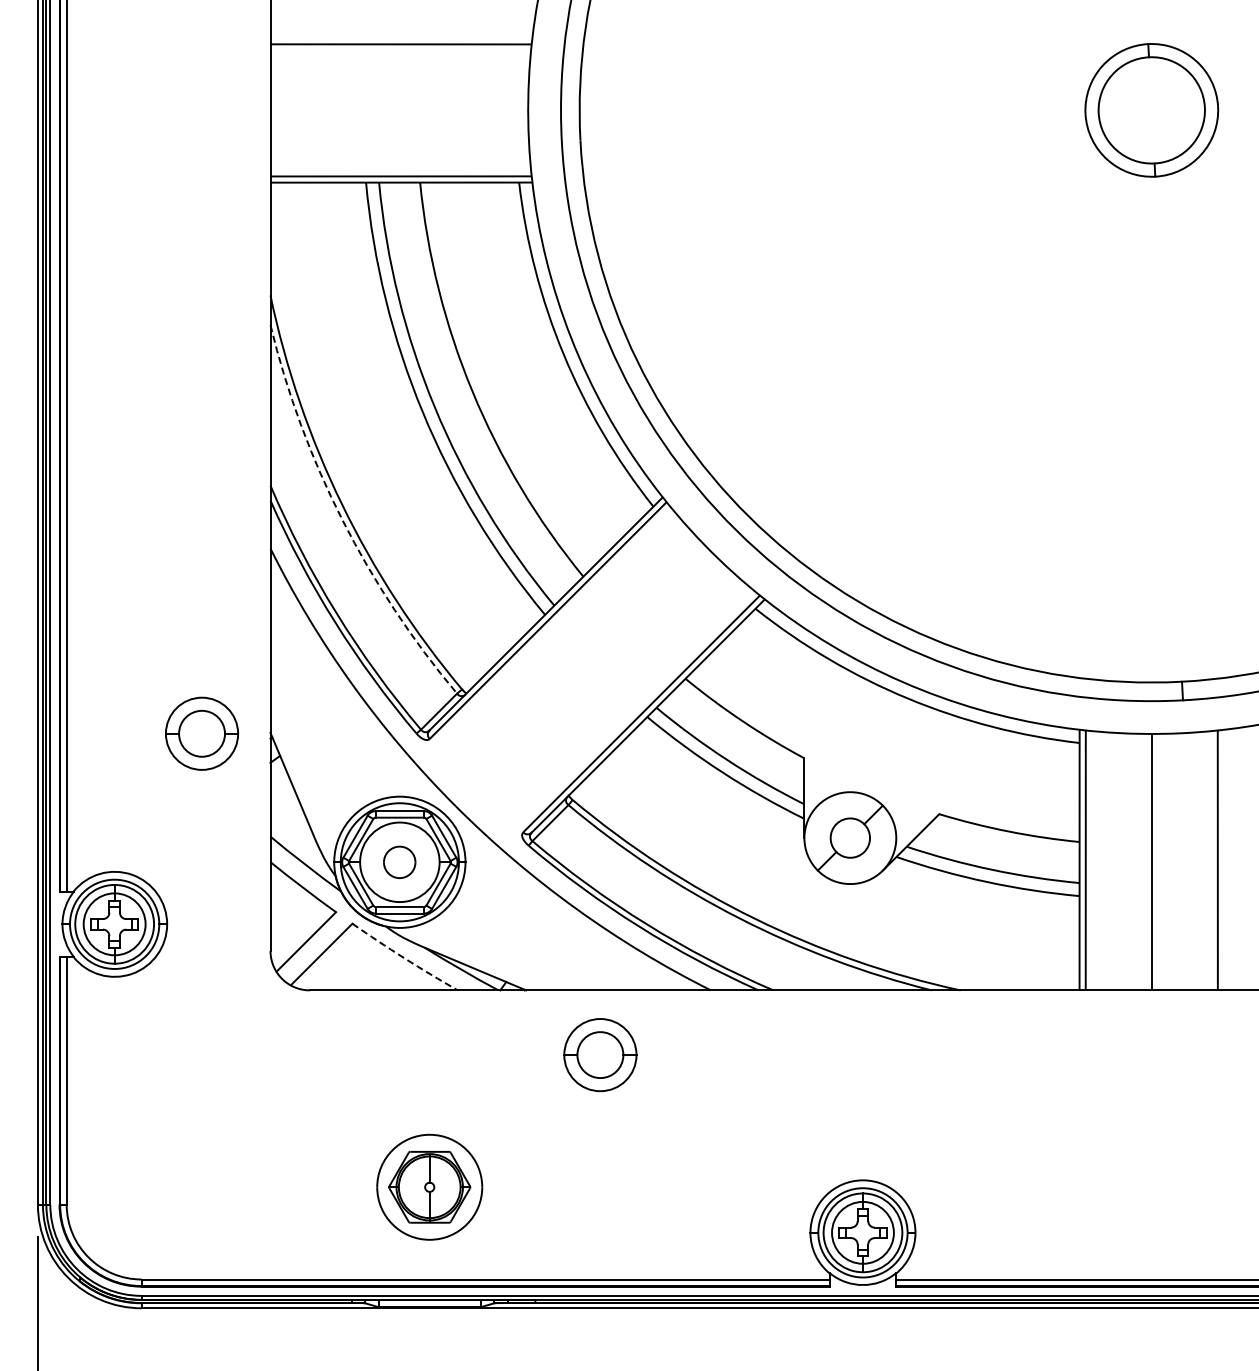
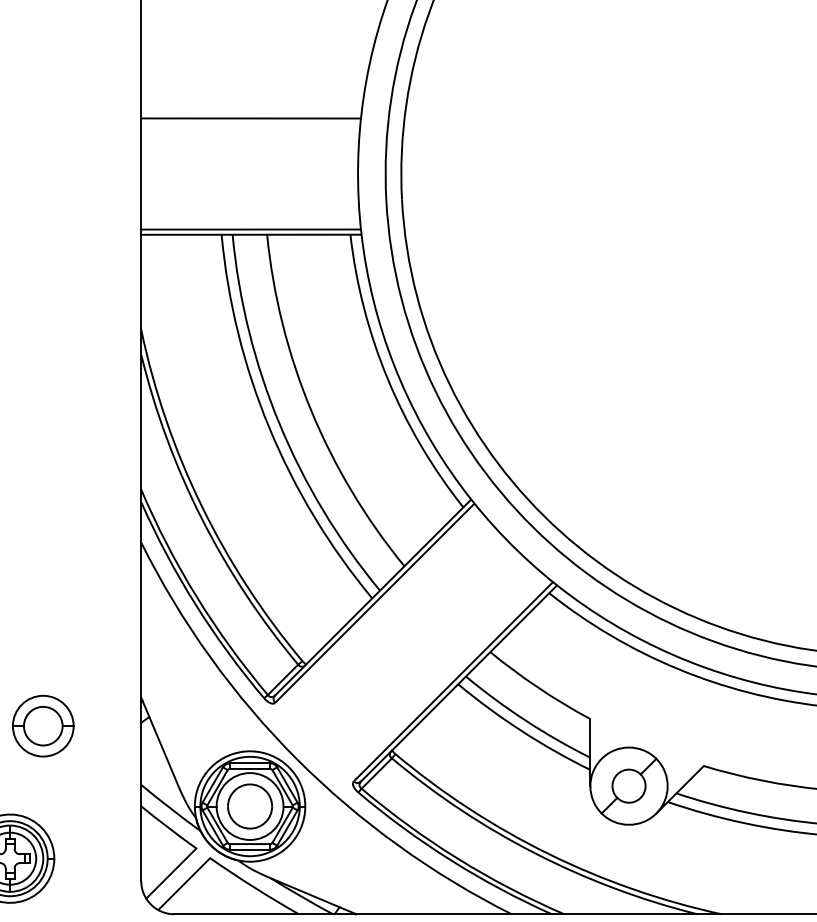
arc: (342, 520) -> (201, 518), dashed -> solid
part: (201, 733) -> (42, 725), moved
part: (399, 862) -> (249, 806), size x1.67
arc: (404, 958) -> (253, 887), dashed -> solid

